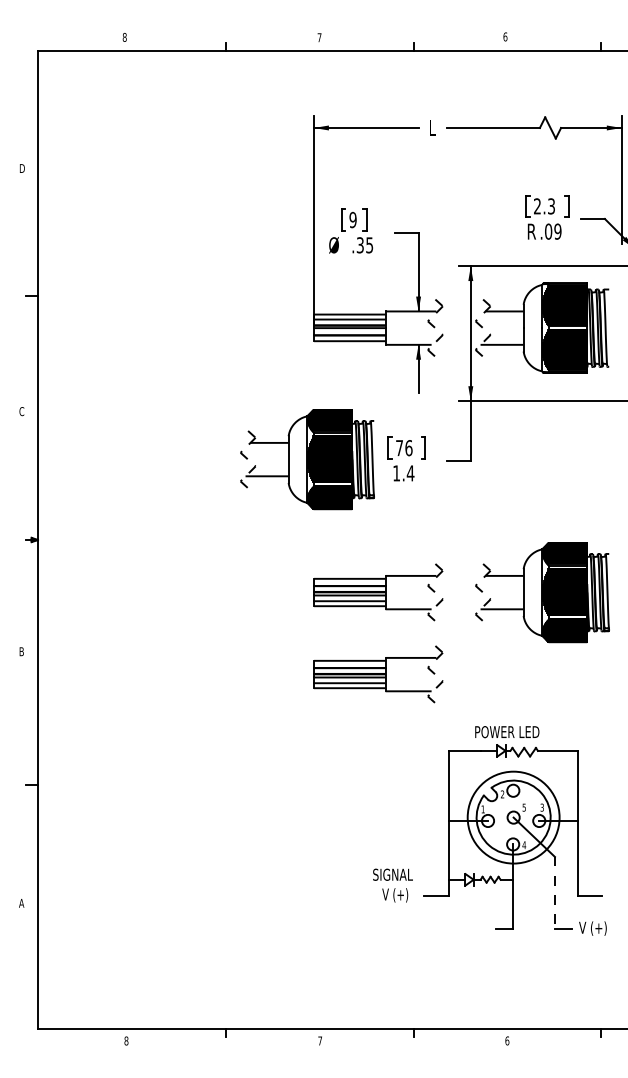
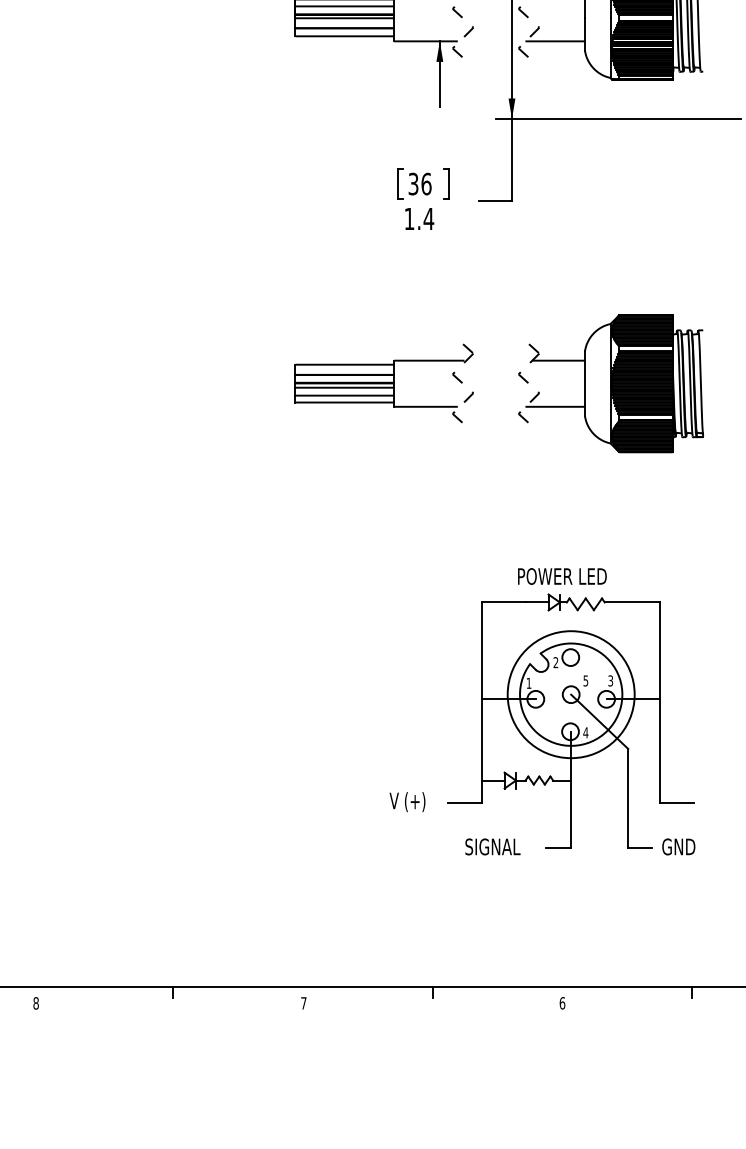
text: (399, 448) -> (413, 184), 76 -> 36
part: (307, 459) -> (286, 199), removed
part: (378, 674) -> (384, 496), removed
text: (392, 874) -> (492, 846), moved
line: (554, 892) -> (627, 798), dashed -> solid
text: (592, 928) -> (680, 847), V (+) -> GND

